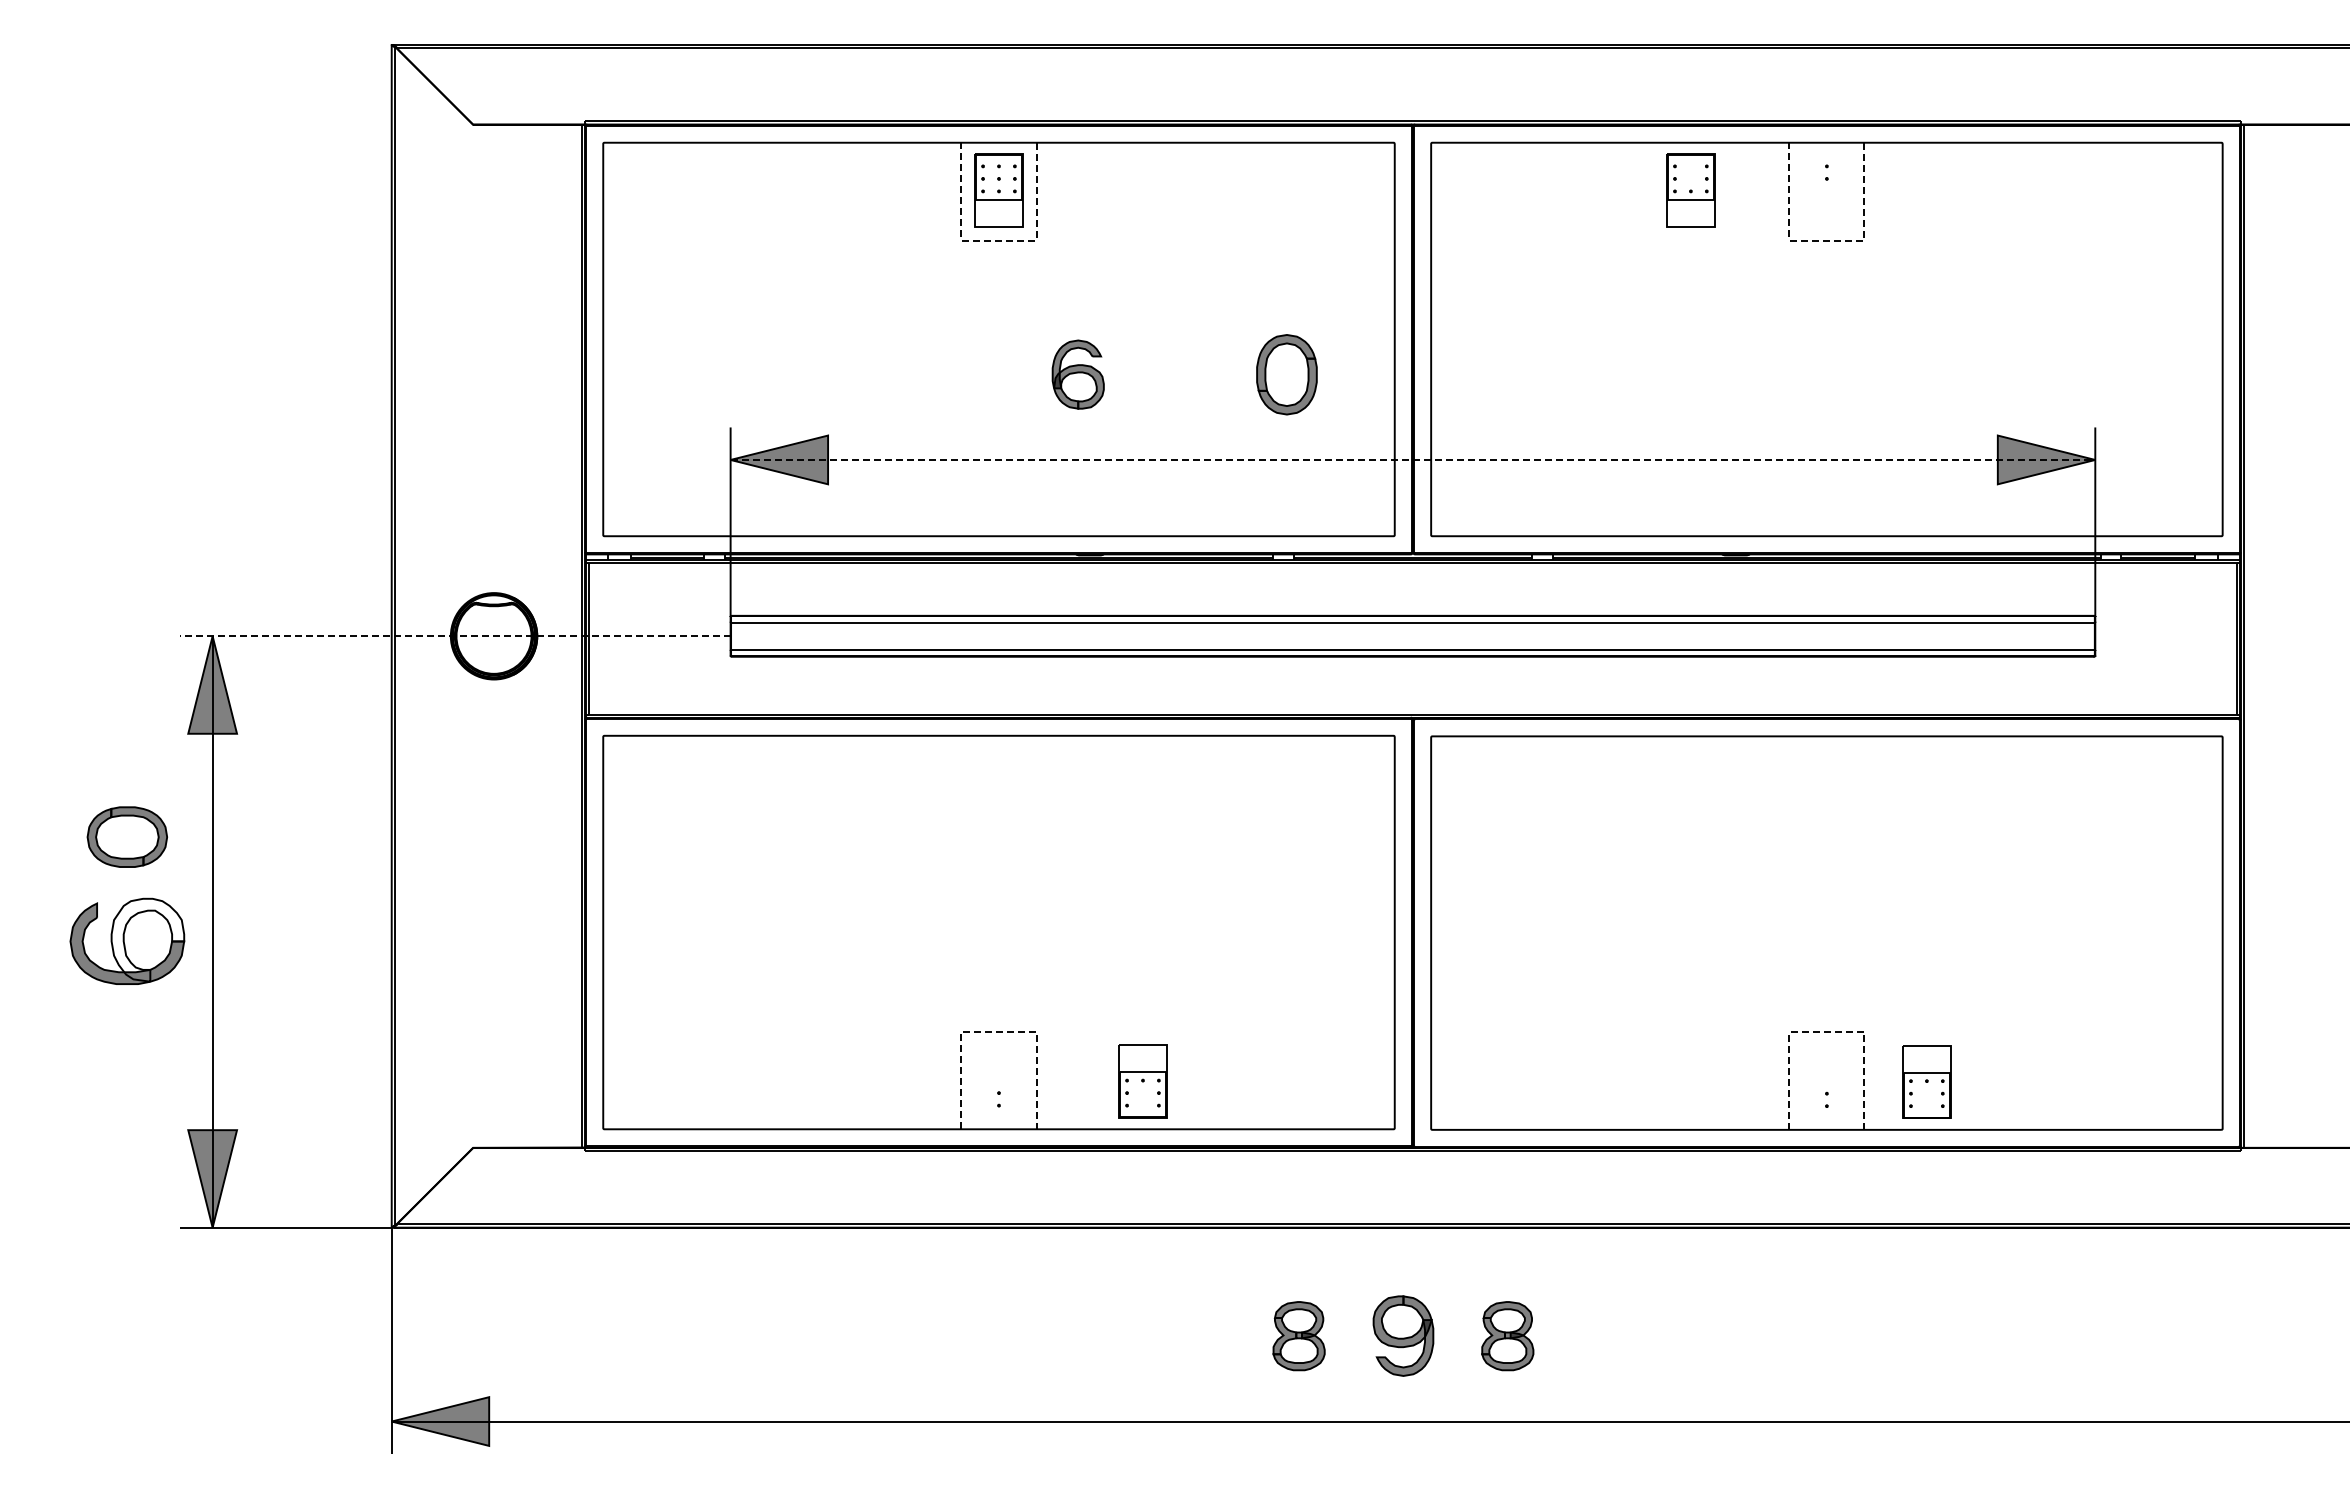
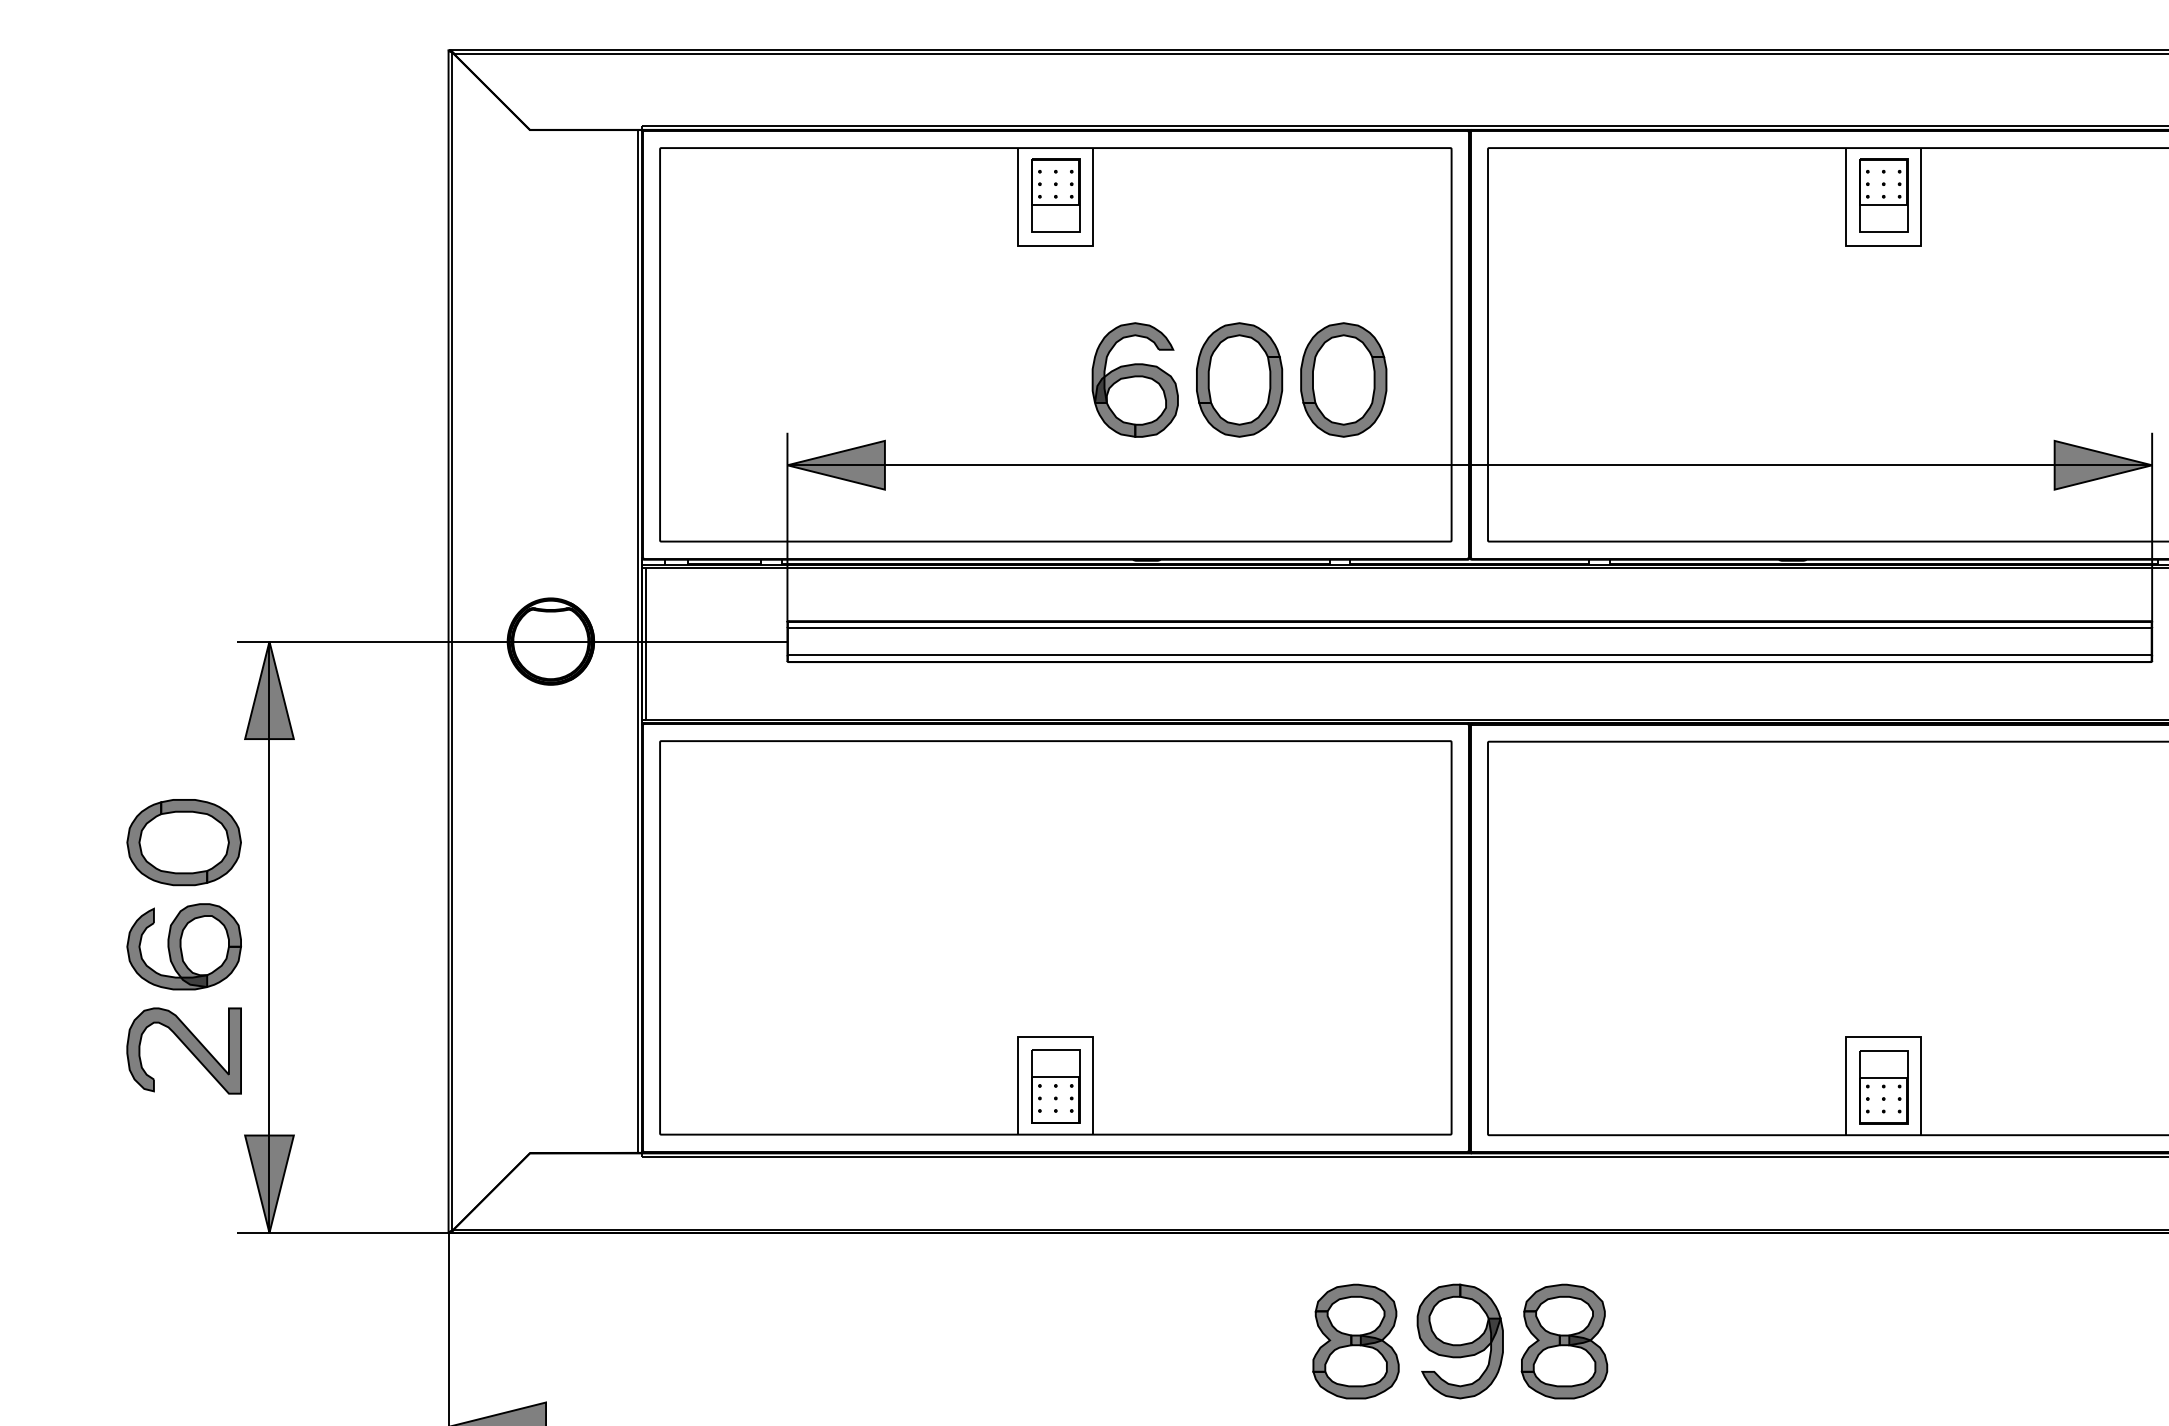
part: (1690, 190) -> (1883, 195), moved
line: (999, 240) -> (1056, 245), dashed -> solid
line: (1826, 240) -> (1883, 245), dashed -> solid
part: (1077, 374) -> (1134, 379), size x1.67
part: (1182, 374) -> (1239, 379), added
part: (1286, 374) -> (1343, 379), size x1.43
line: (1413, 459) -> (1470, 464), dashed -> solid
line: (455, 636) -> (512, 641), dashed -> solid
part: (127, 836) -> (184, 841), size x1.43
fill: (147, 939) -> (204, 944), added
line: (999, 1031) -> (1056, 1036), dashed -> solid
line: (1826, 1032) -> (1883, 1037), dashed -> solid
part: (127, 1045) -> (184, 1050), added
part: (1142, 1081) -> (1055, 1086), moved
part: (1926, 1081) -> (1883, 1086), moved
part: (1298, 1335) -> (1355, 1340), size x1.67
part: (1403, 1335) -> (1460, 1340), size x1.43
part: (1507, 1335) -> (1564, 1340), size x1.67

